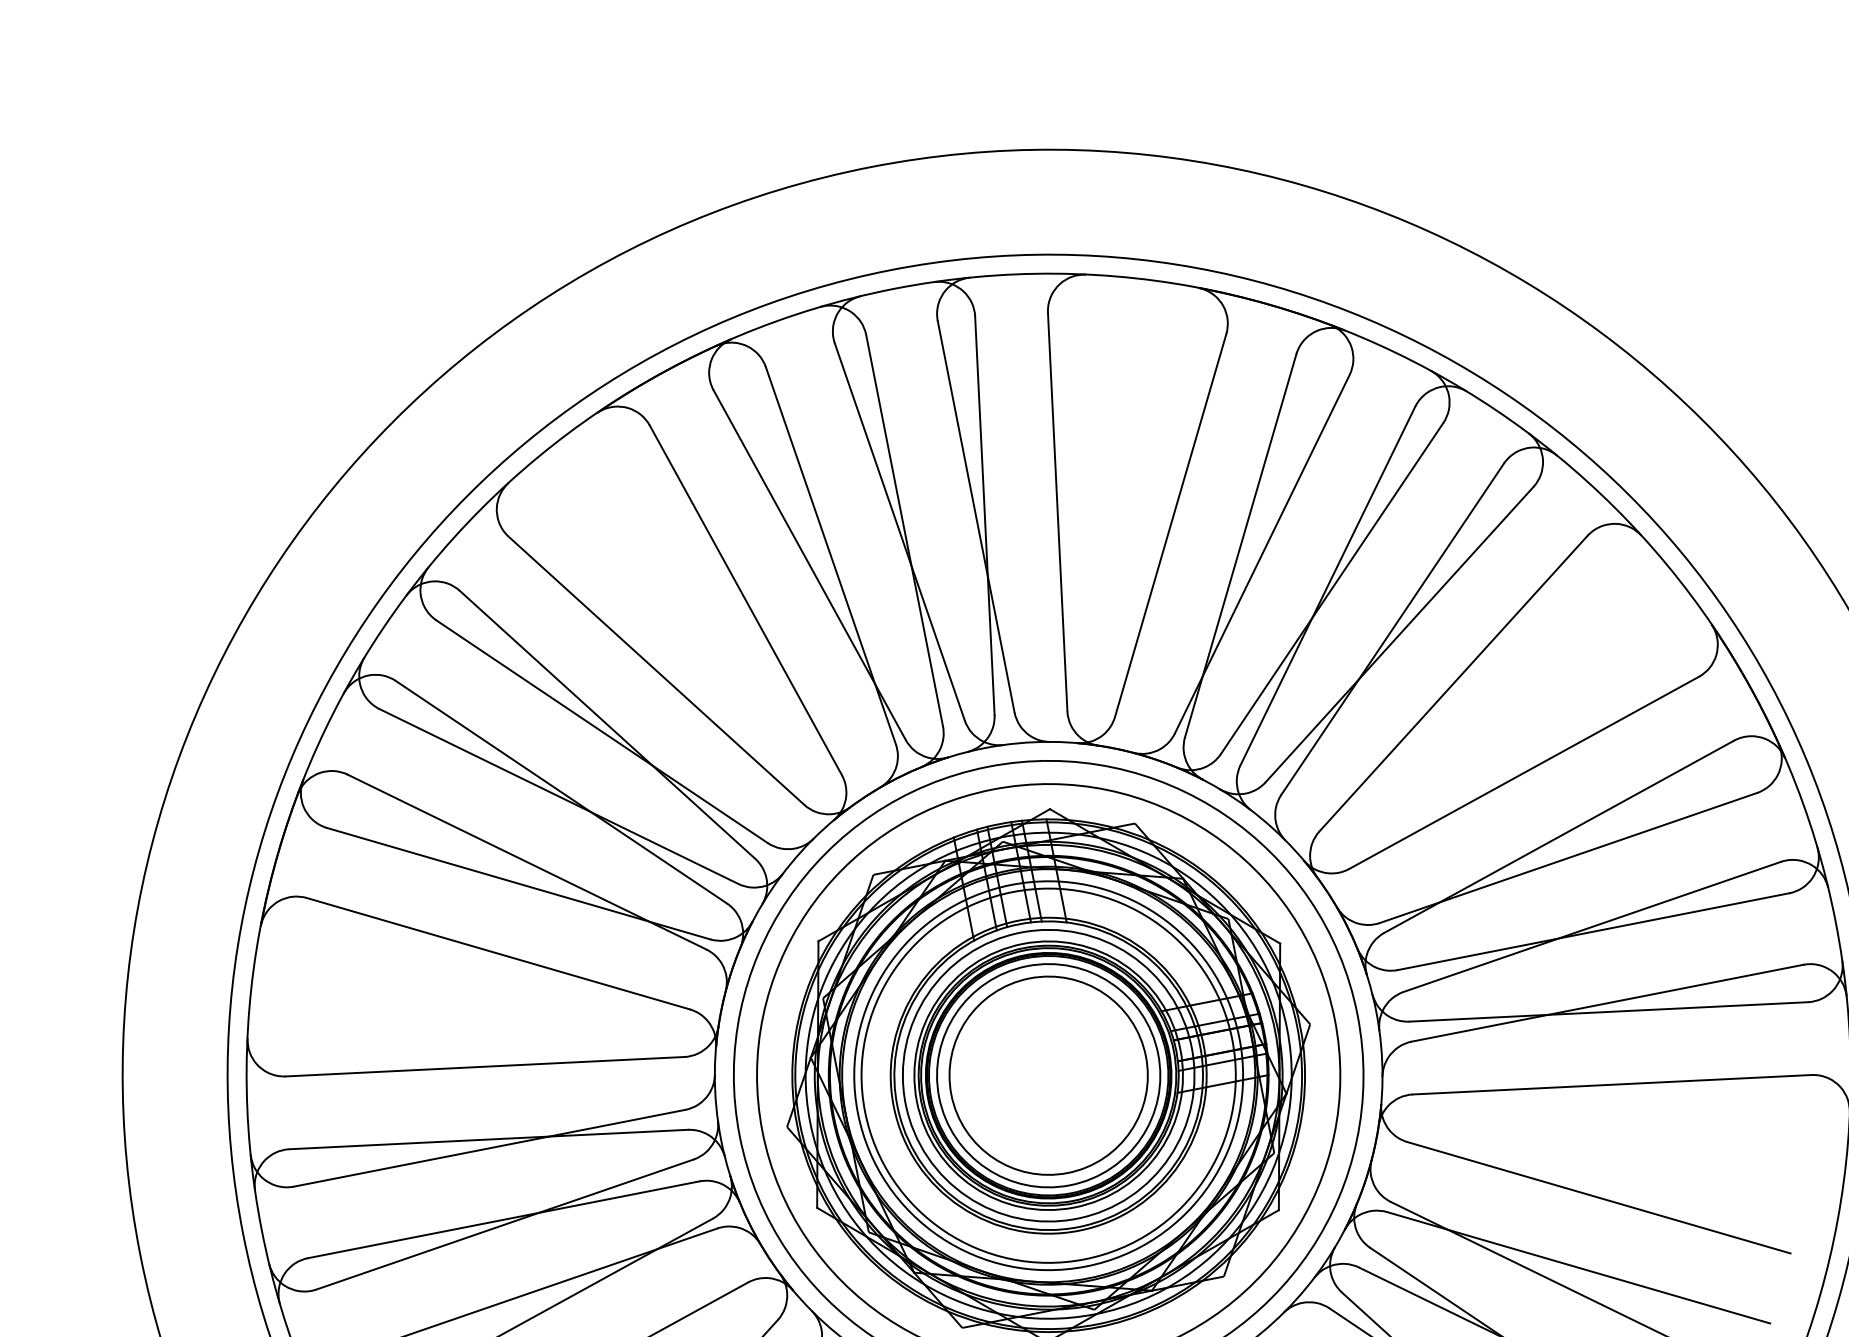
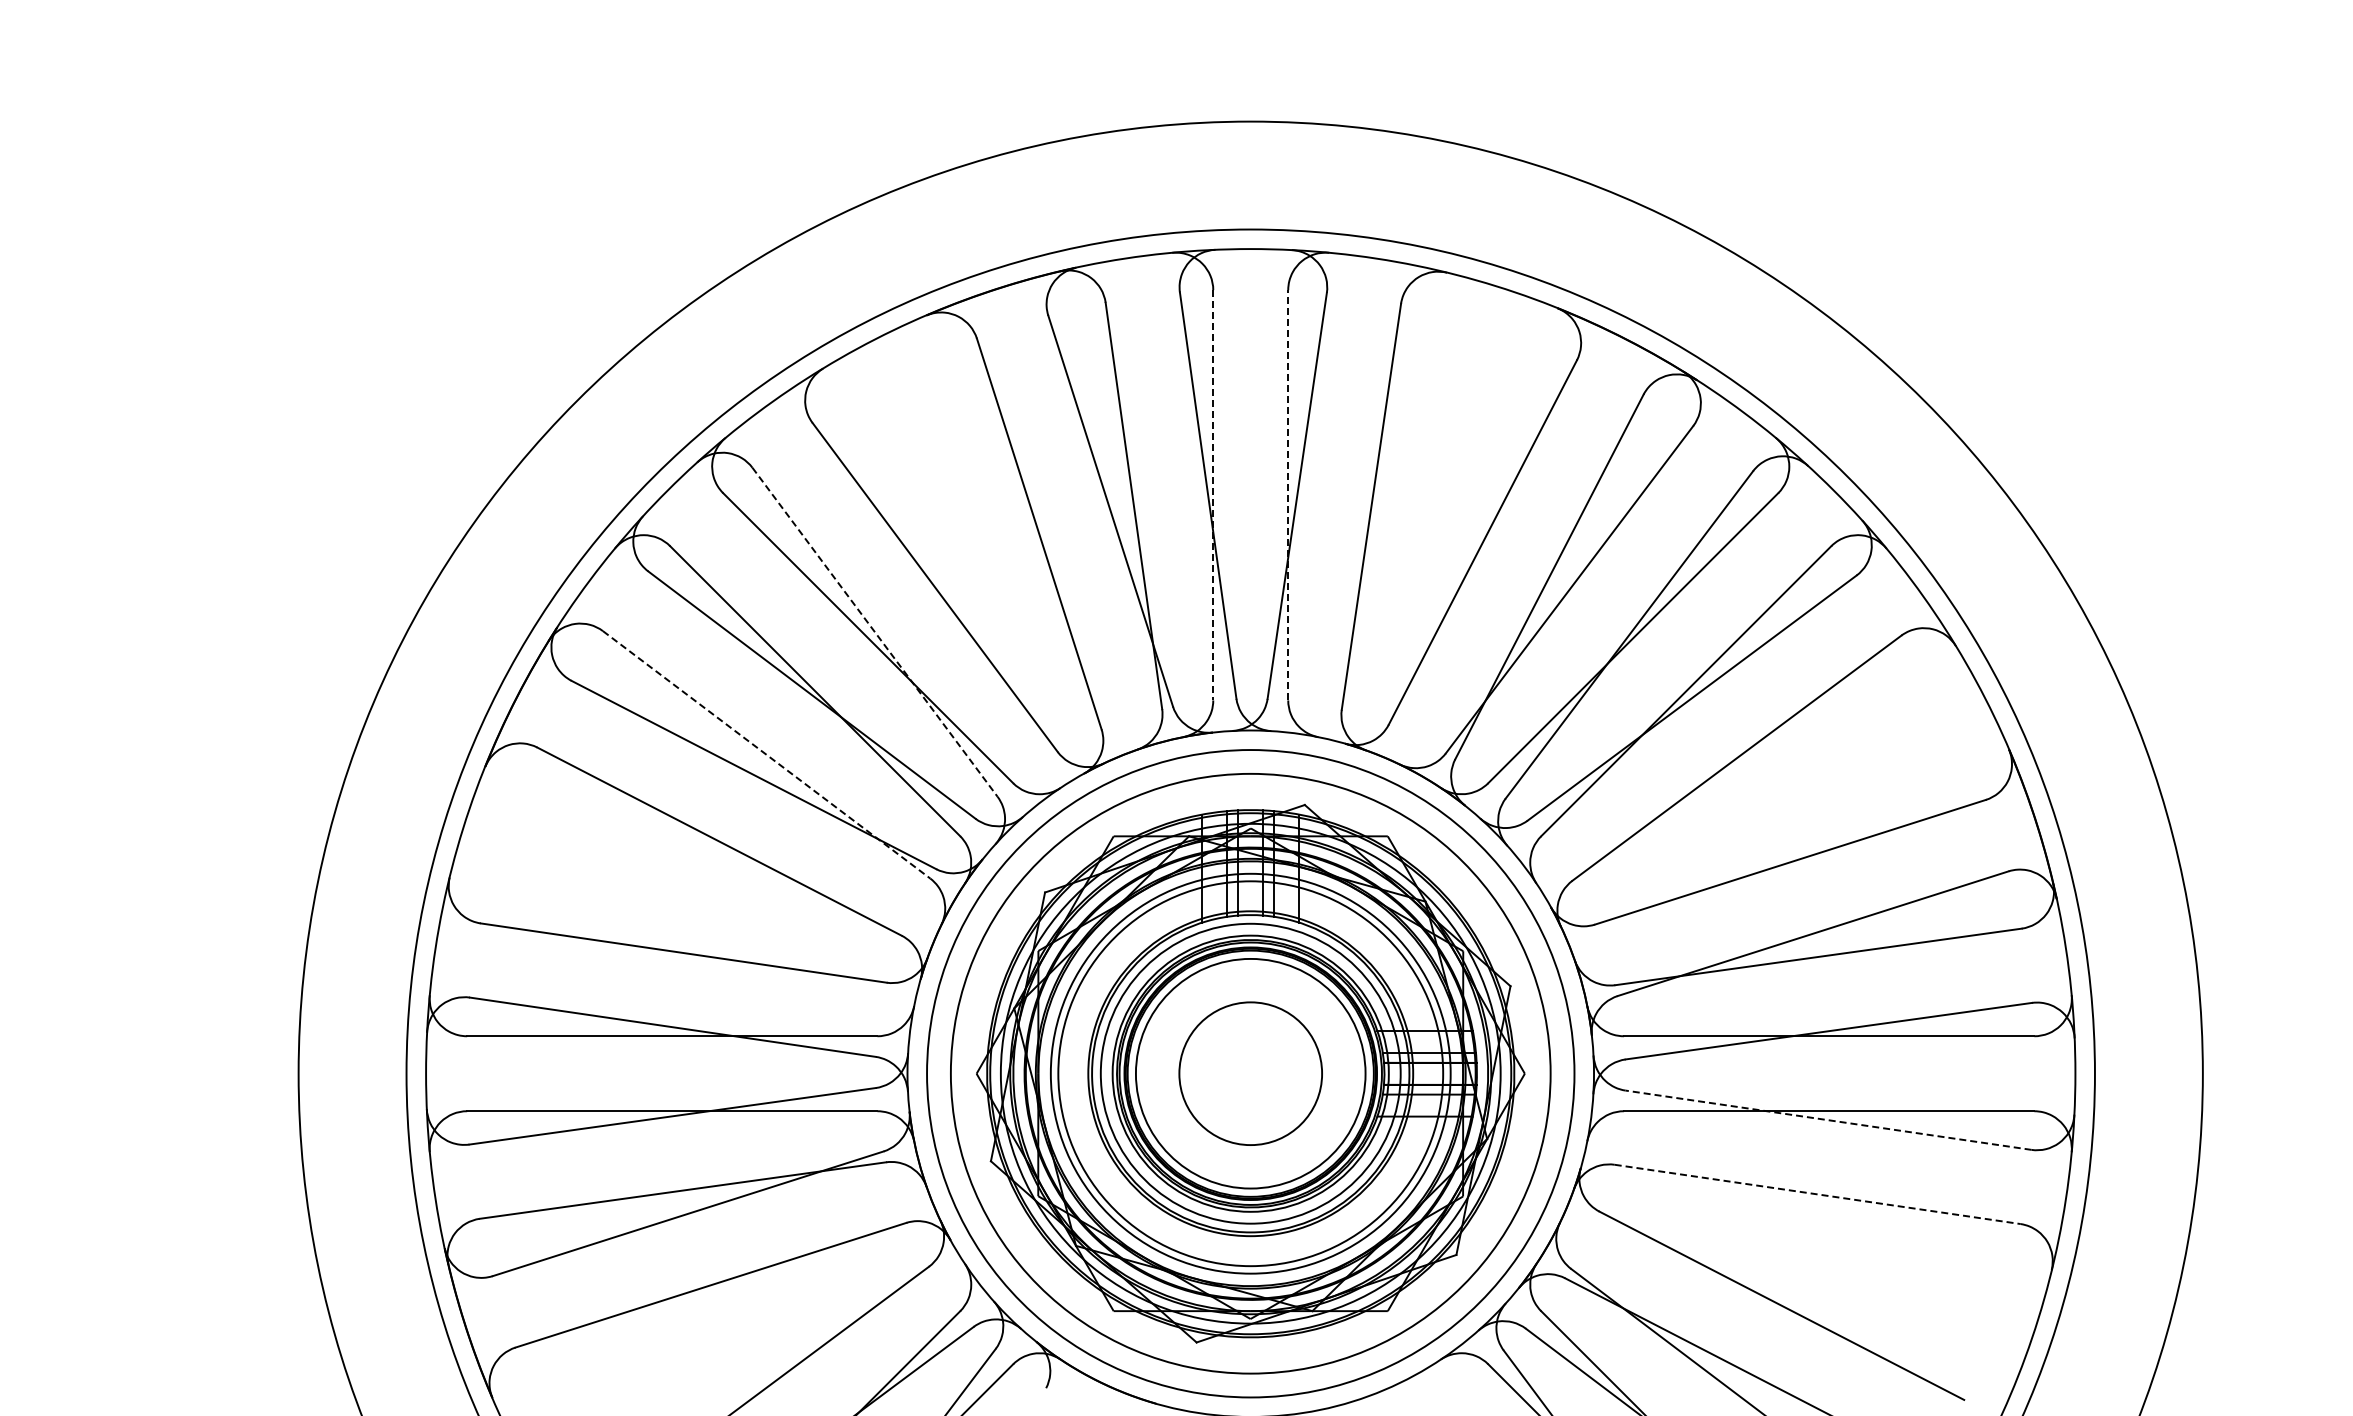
line: (976, 515) -> (1288, 494), solid -> dashed
line: (904, 530) -> (1213, 495), solid -> dashed
line: (608, 724) -> (875, 632), solid -> dashed
line: (527, 862) -> (767, 755), solid -> dashed
line: (1608, 1012) -> (1828, 1120), solid -> dashed
circle: (1048, 1075) -> (1250, 1073), size x0.7
line: (1613, 1084) -> (1818, 1194), solid -> dashed

